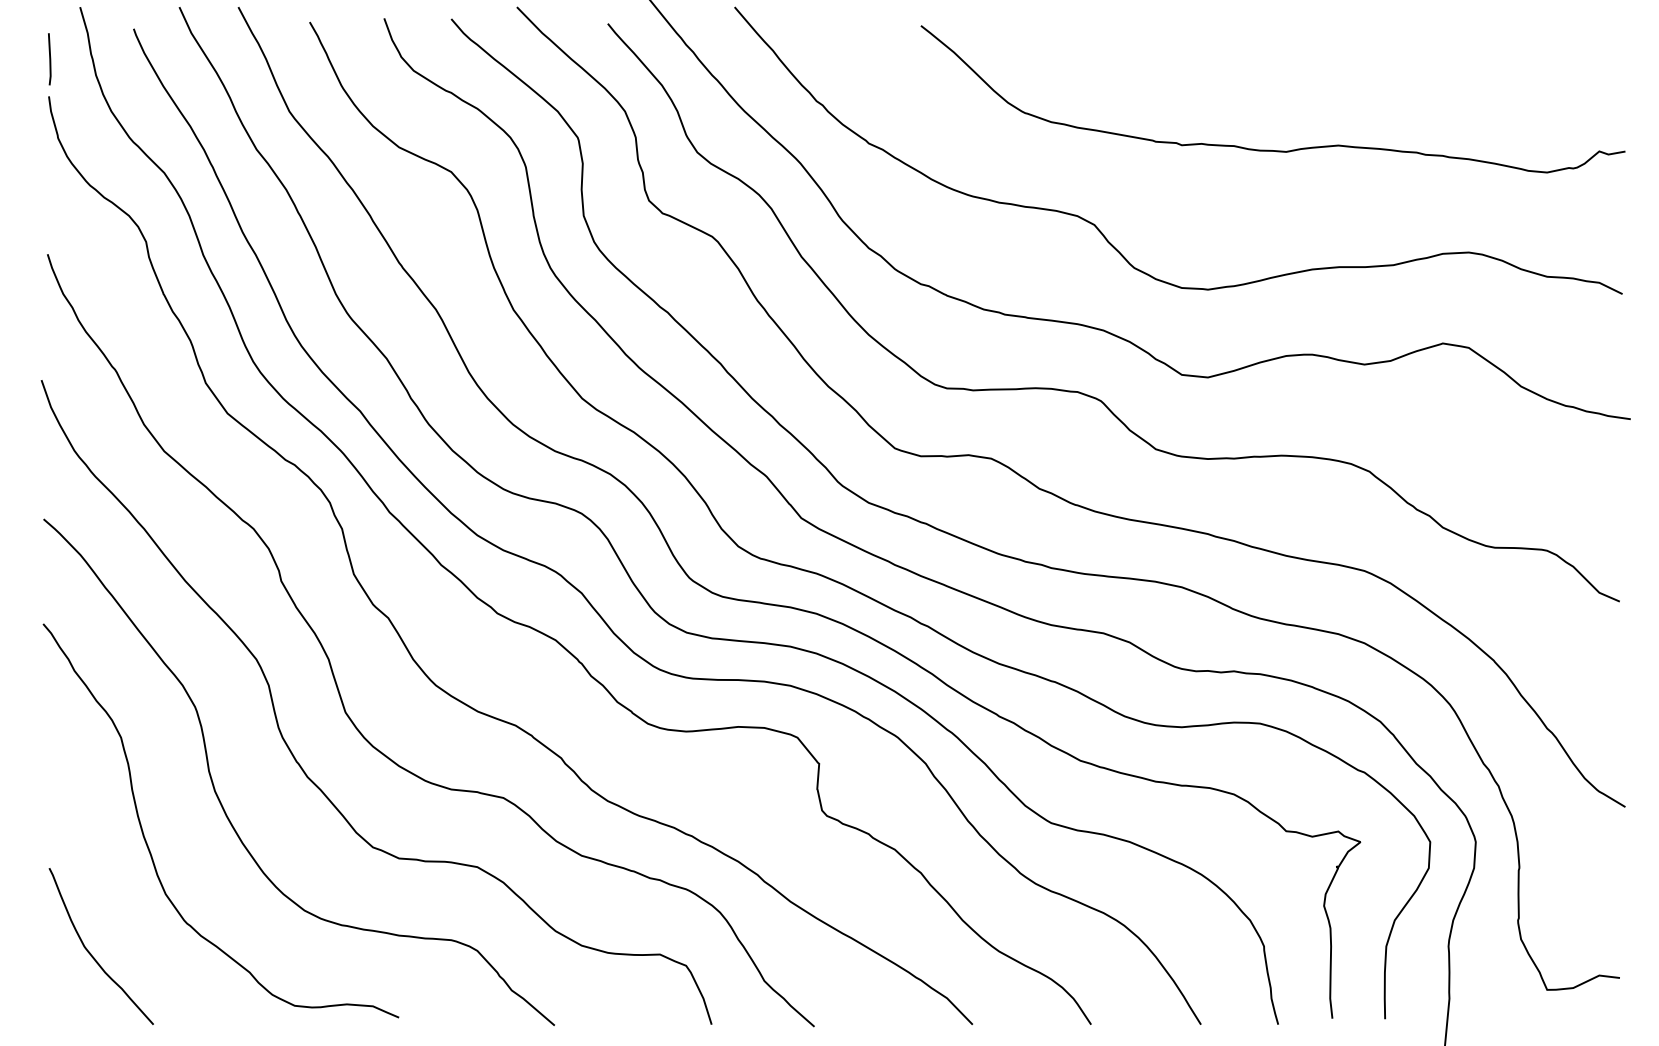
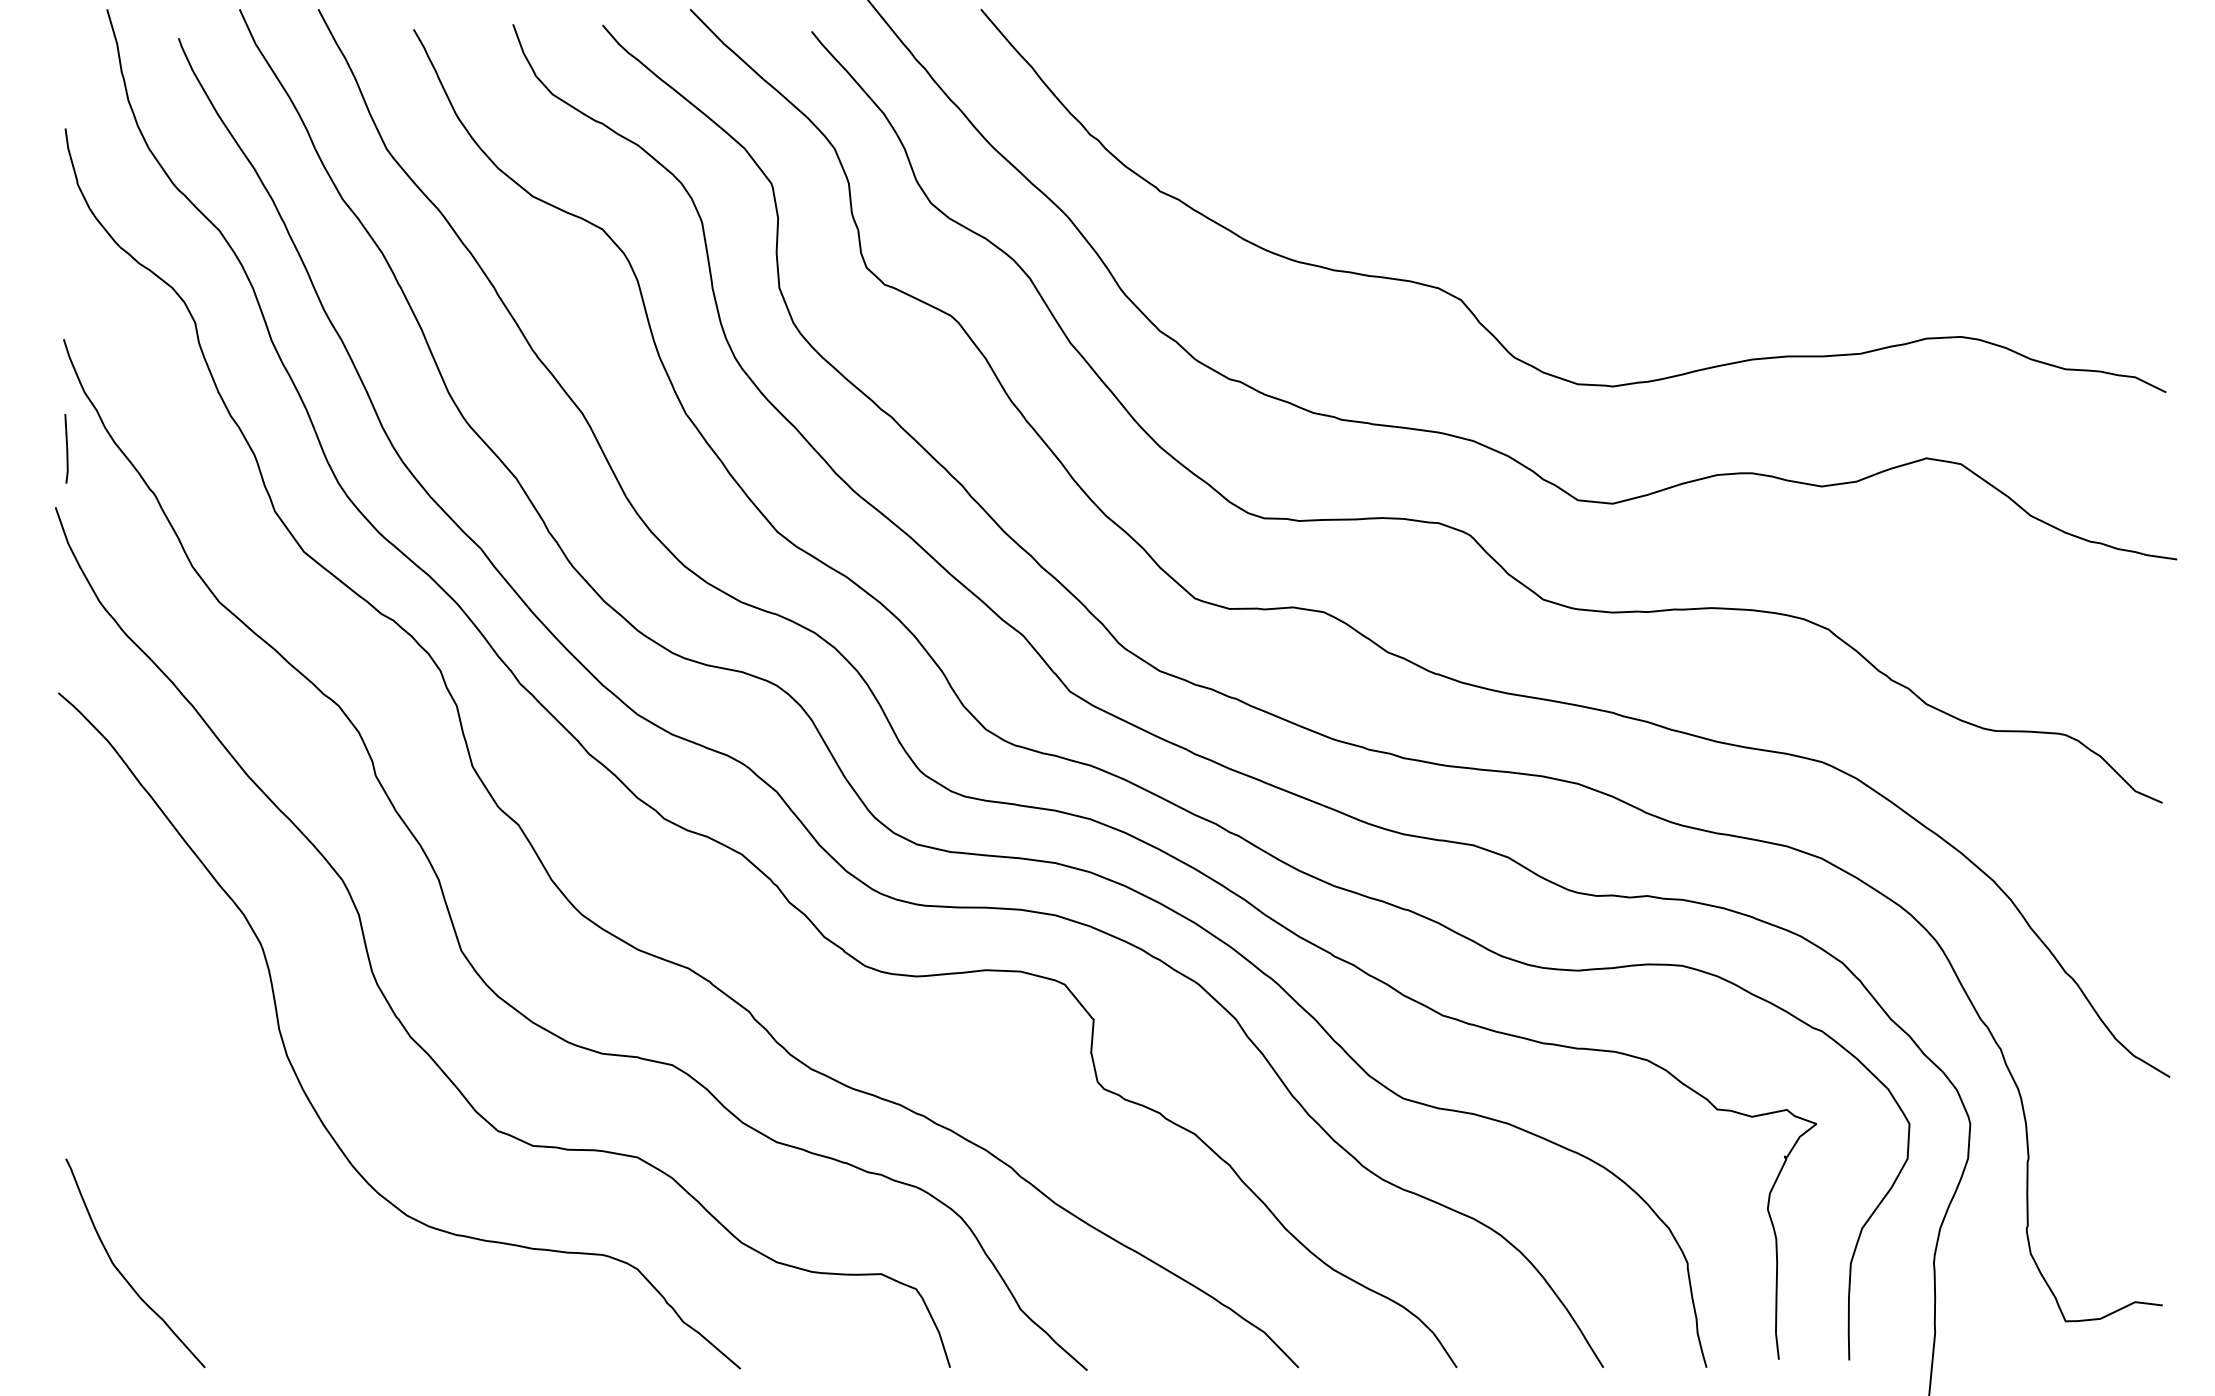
line: (49, 59) -> (66, 449), moved
curve: (1269, 149) -> (1694, 199), removed
curve: (149, 847) -> (199, 1131), removed

